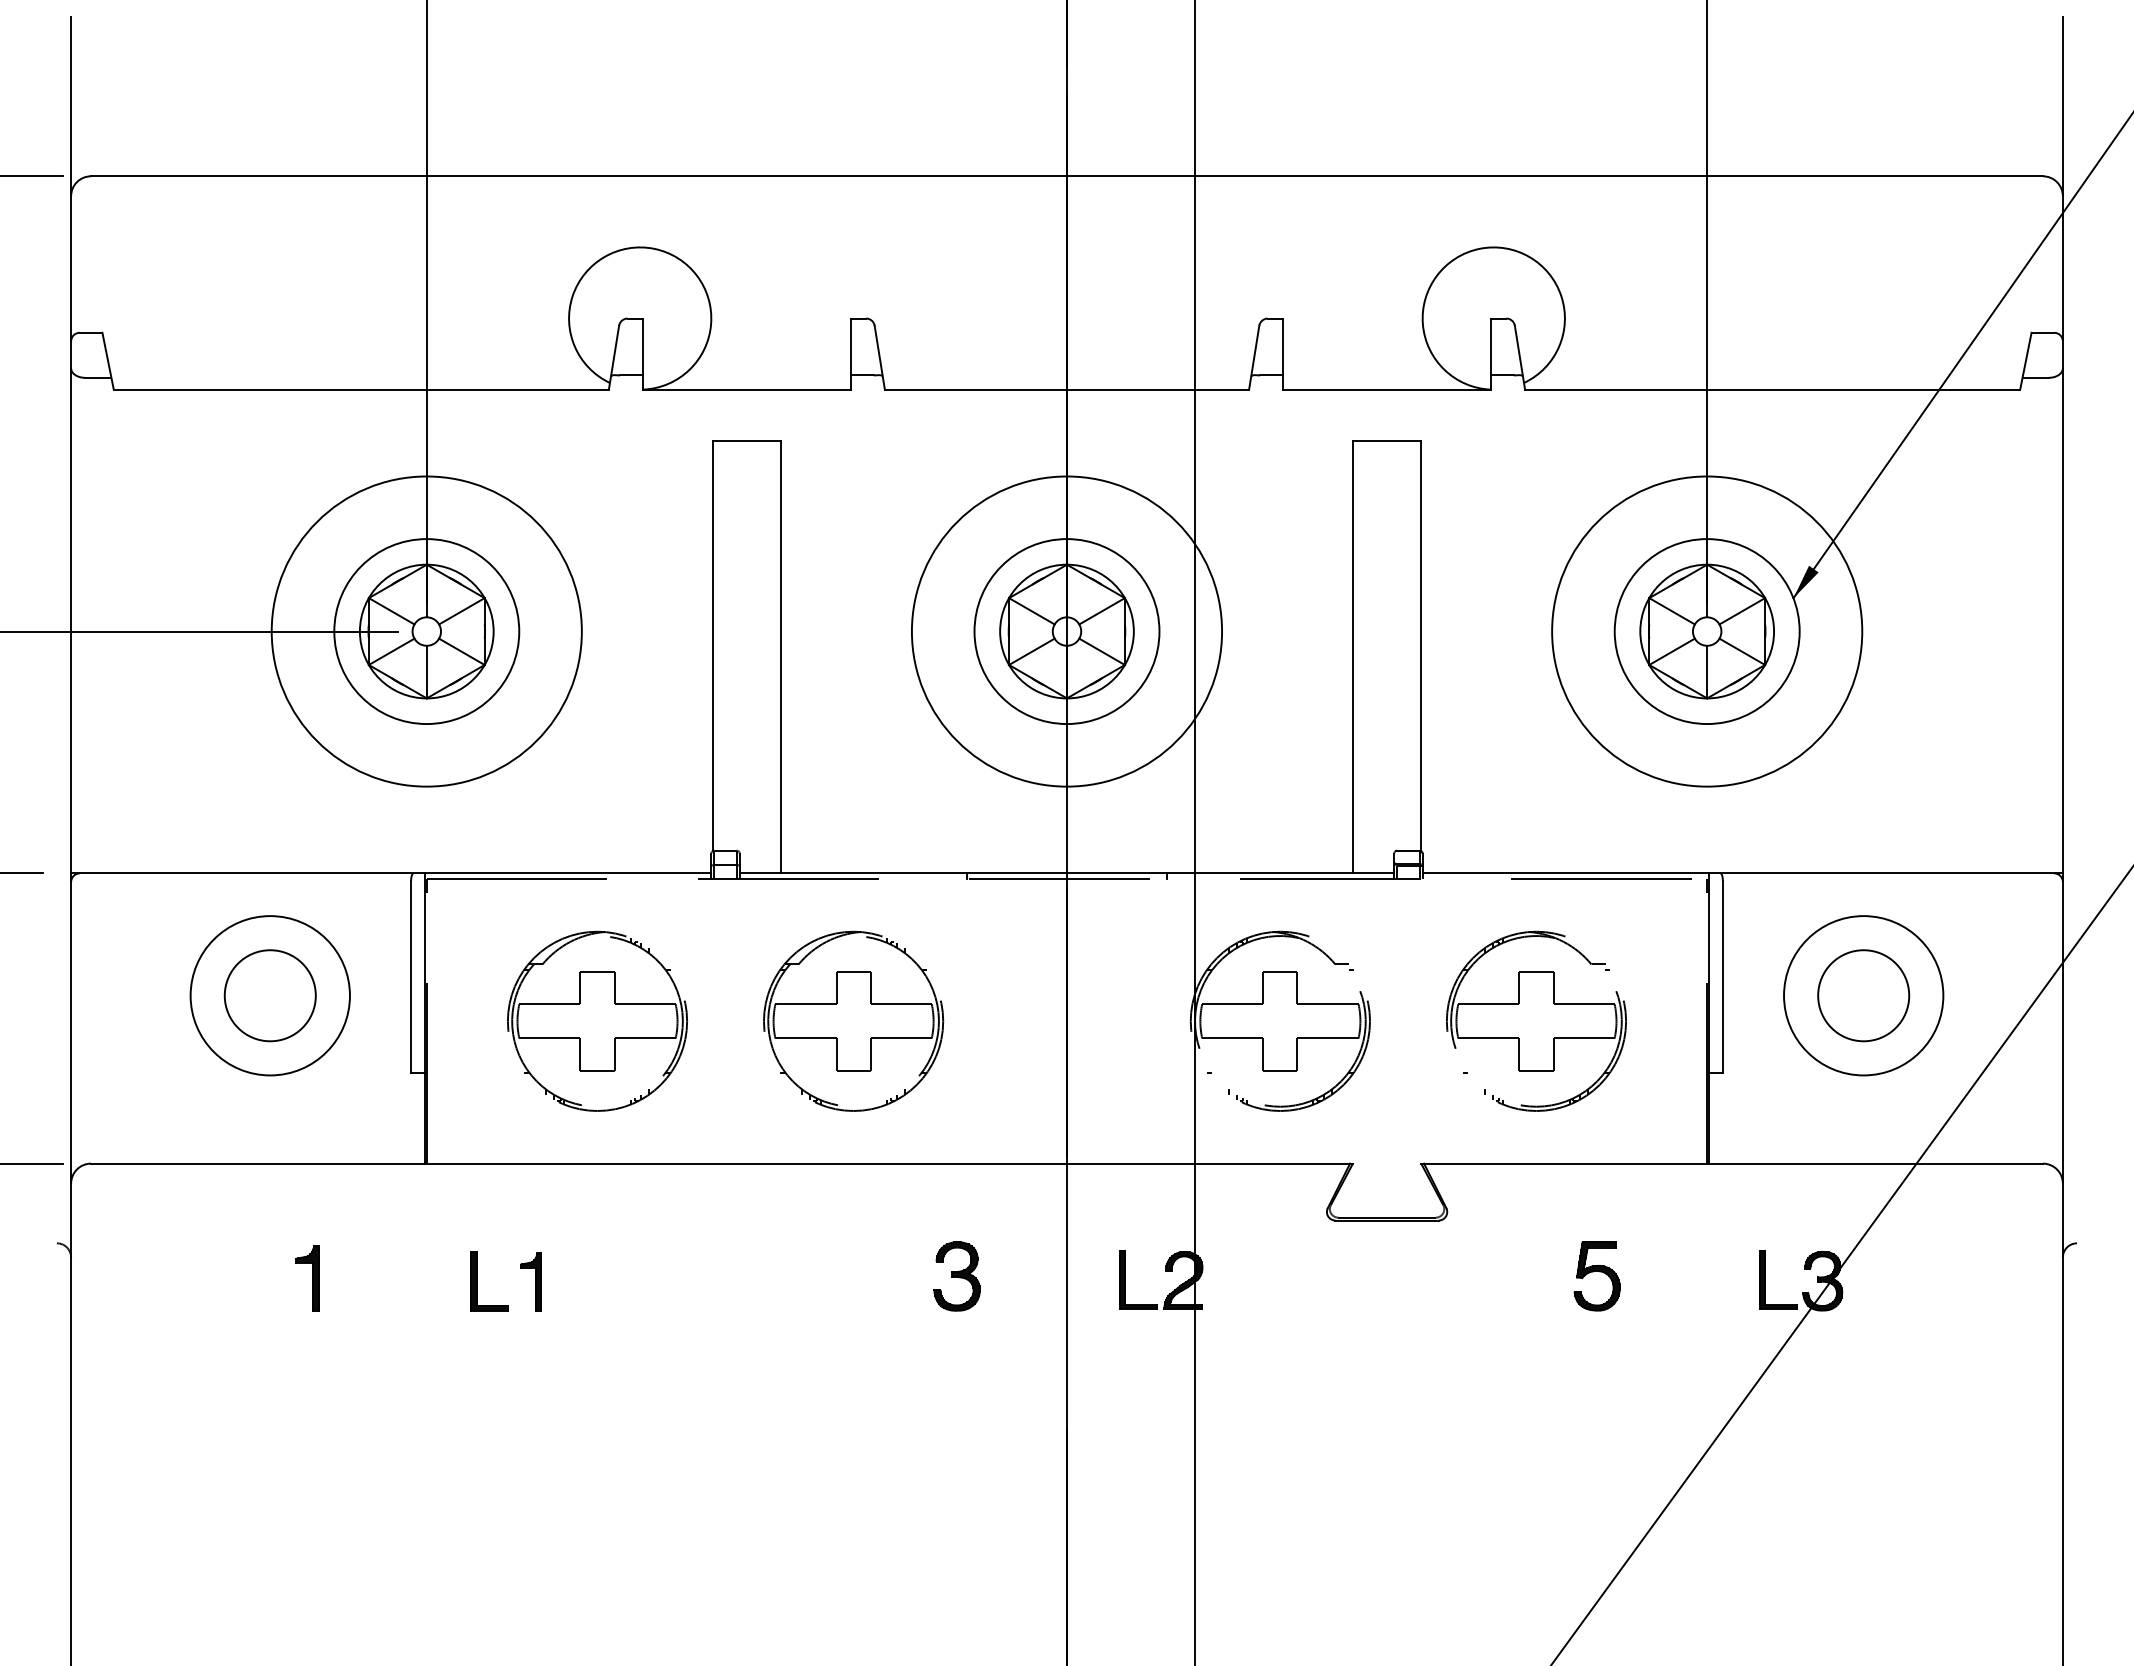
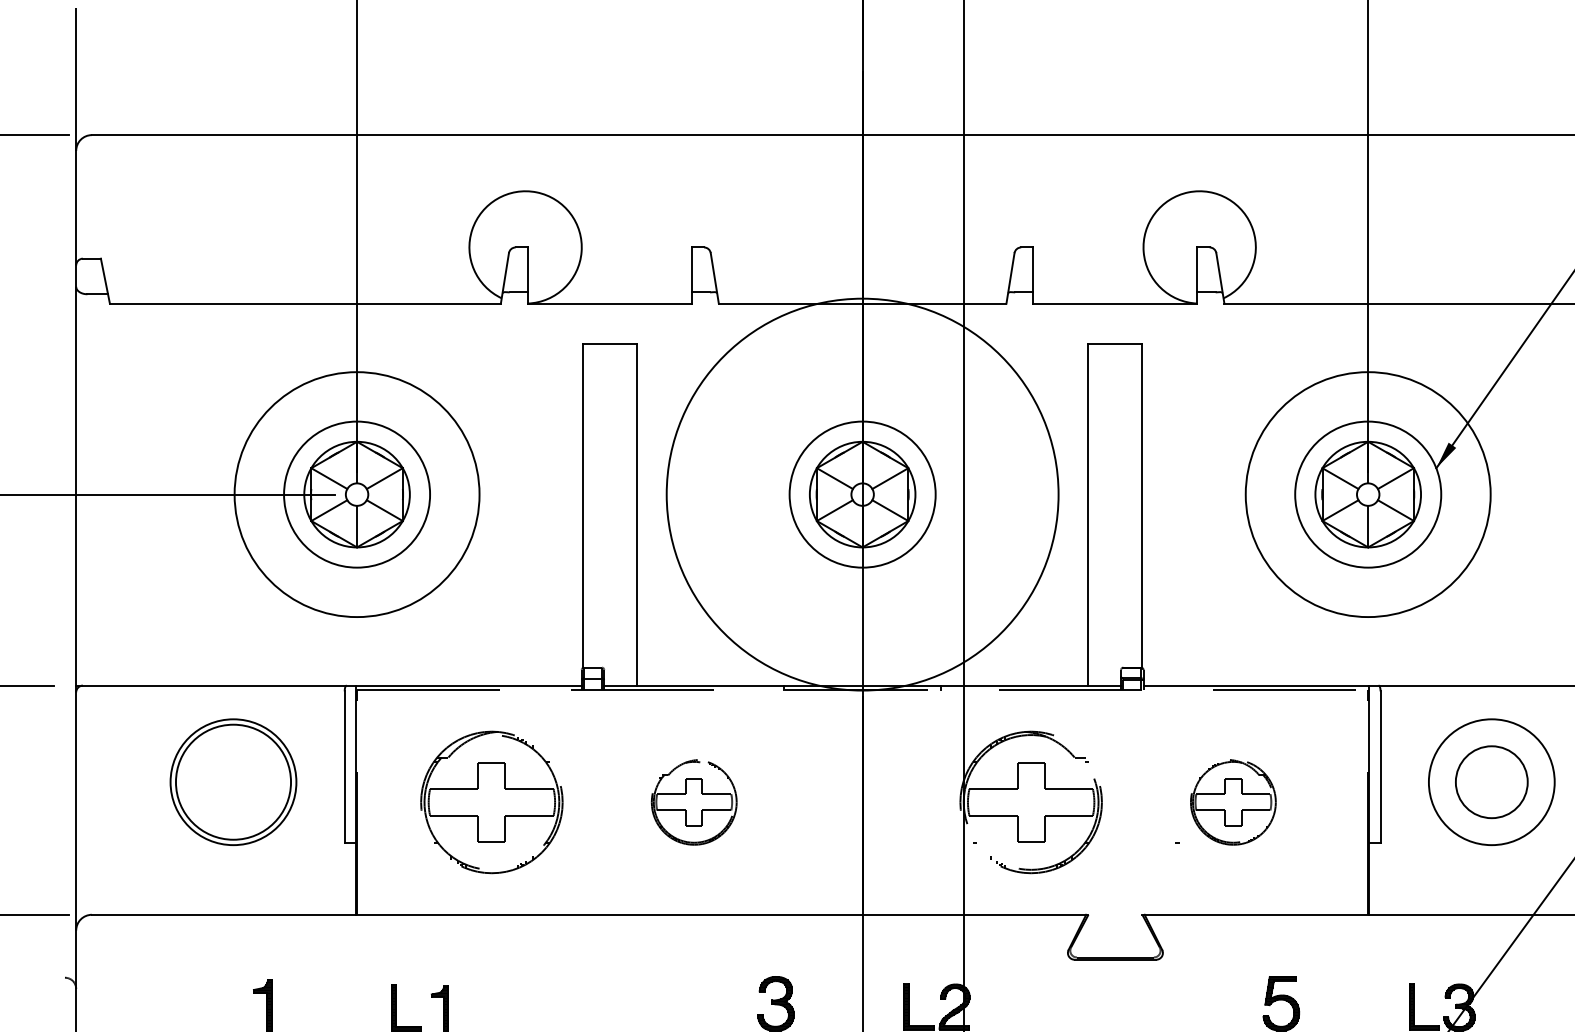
circle: (1066, 631) -> (862, 494), size x1.6
circle: (269, 995) -> (232, 782), size x1.6
part: (853, 1020) -> (694, 801), size x0.6
part: (1536, 1020) -> (1233, 801), size x0.6

